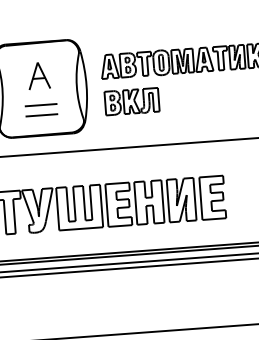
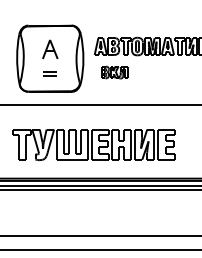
part: (131, 101) -> (114, 72), size x0.7
part: (41, 109) -> (50, 73), size x0.6

